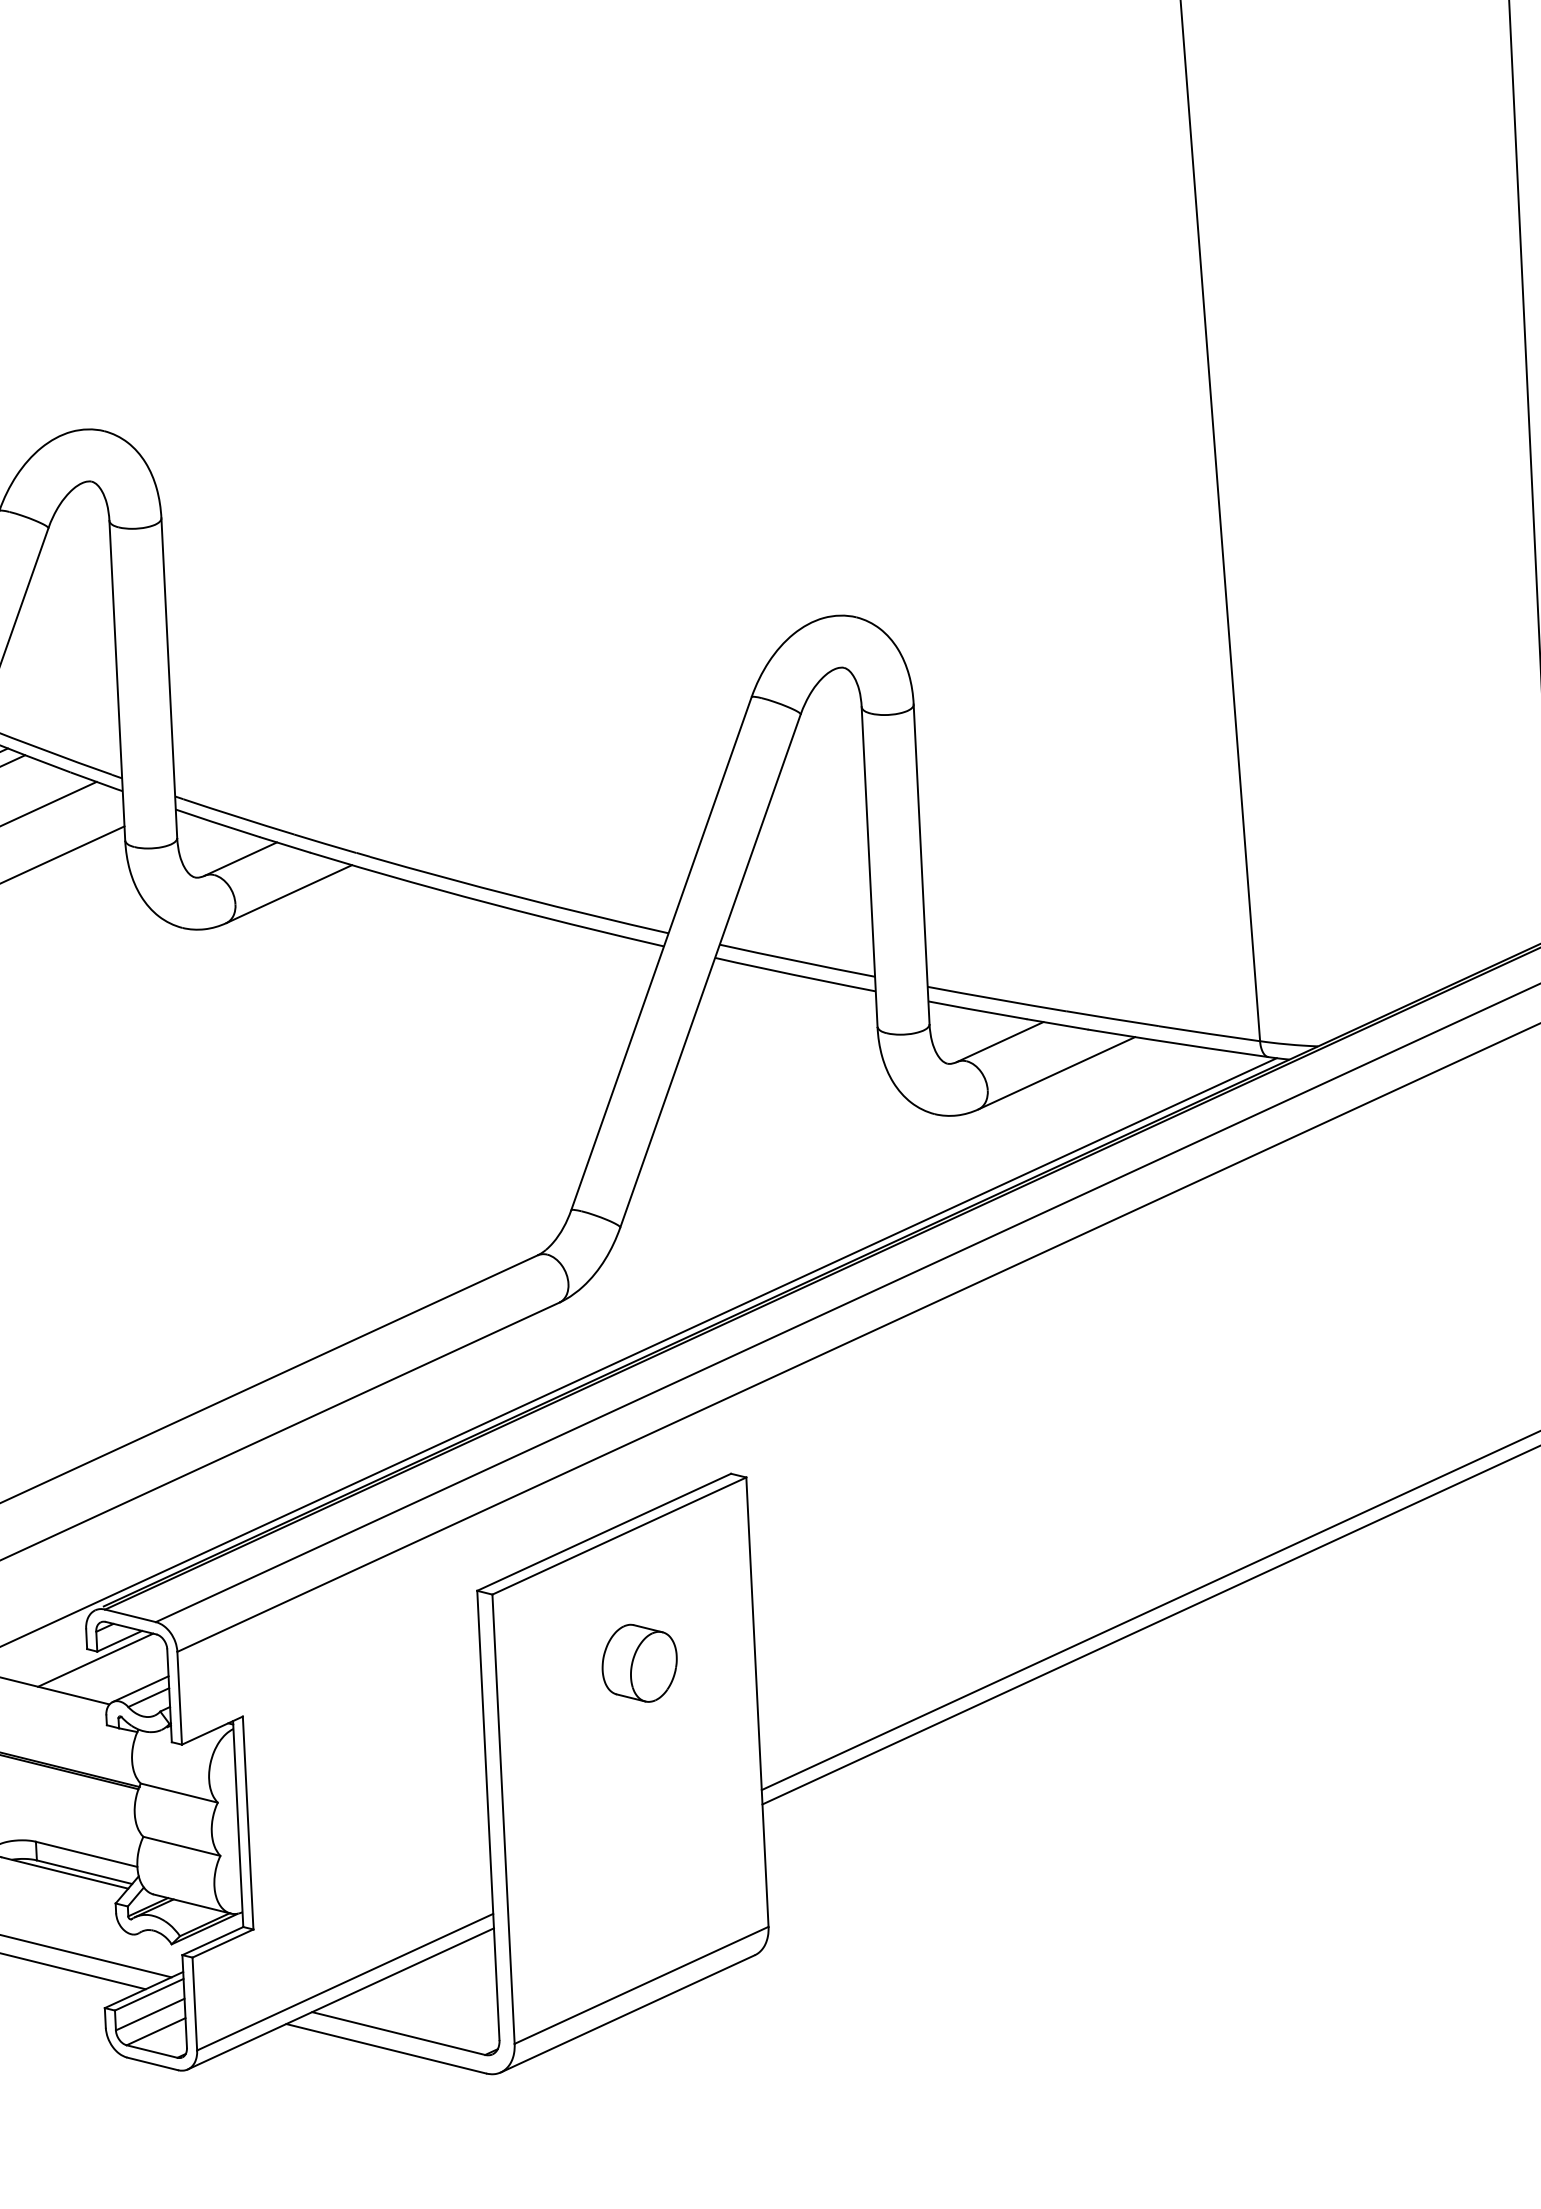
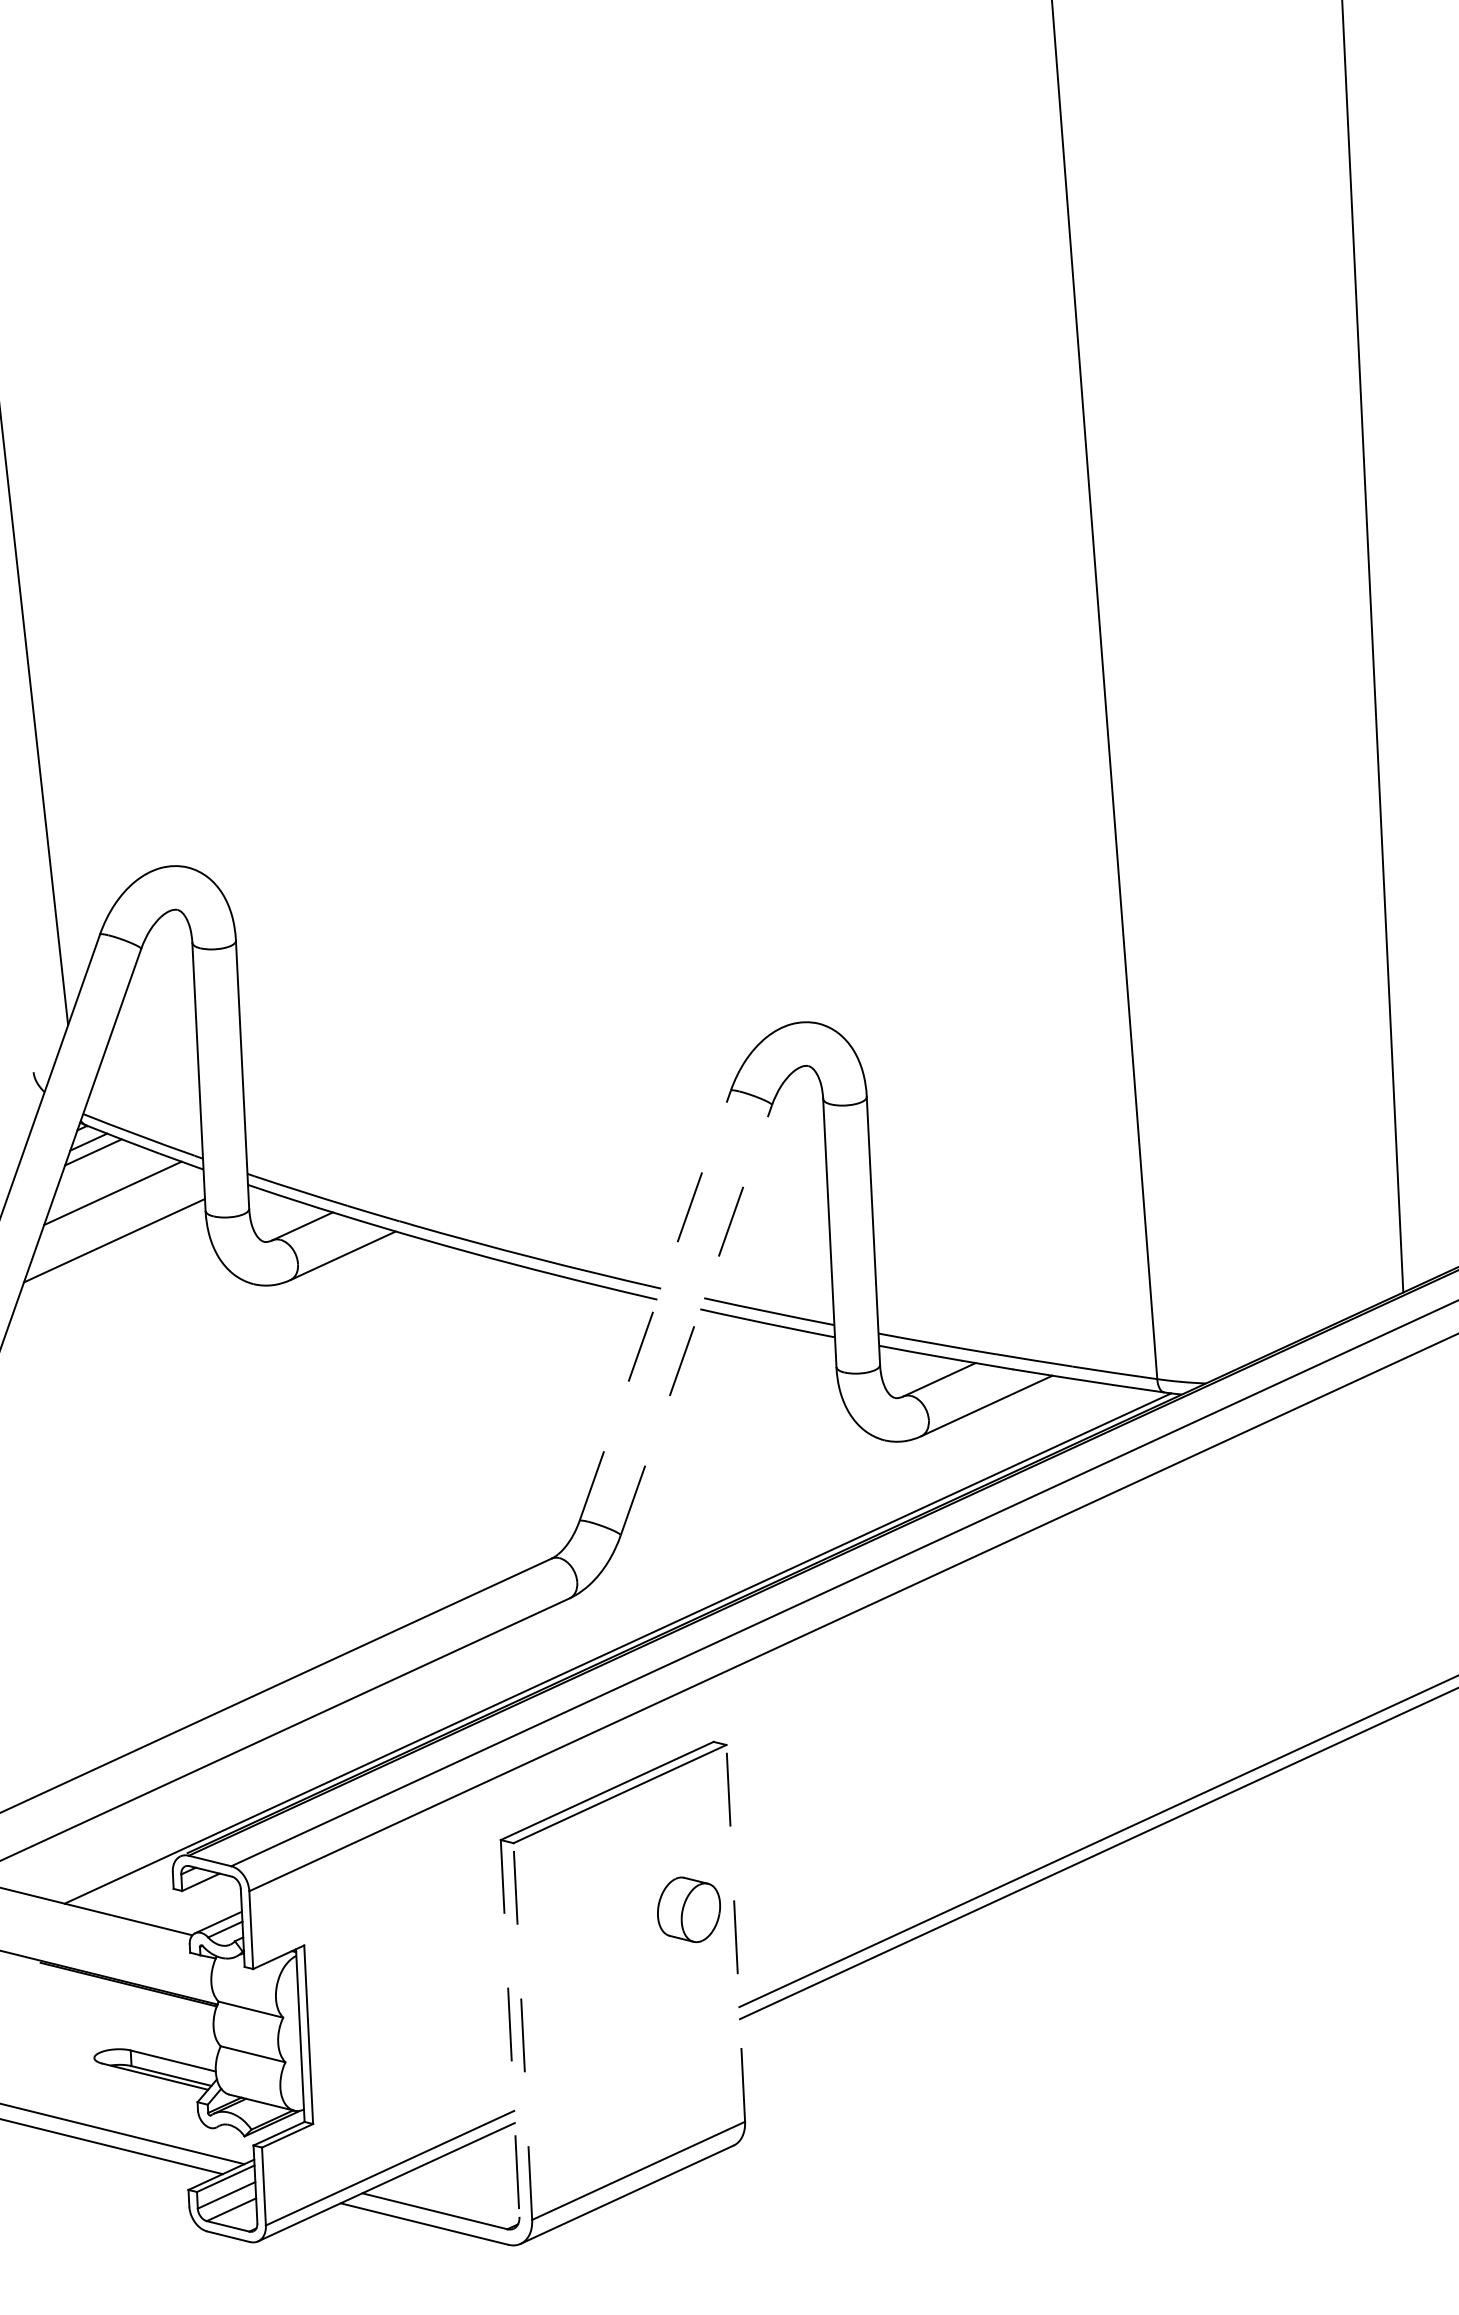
line: (661, 953) -> (655, 1305), solid -> dashed
line: (710, 970) -> (696, 1319), solid -> dashed
line: (95, 1659) -> (180, 1897), removed
part: (639, 1662) -> (688, 1909), moved
line: (757, 1702) -> (735, 1933), solid -> dashed
line: (488, 1815) -> (510, 2028), solid -> dashed
line: (503, 1819) -> (522, 2031), solid -> dashed

